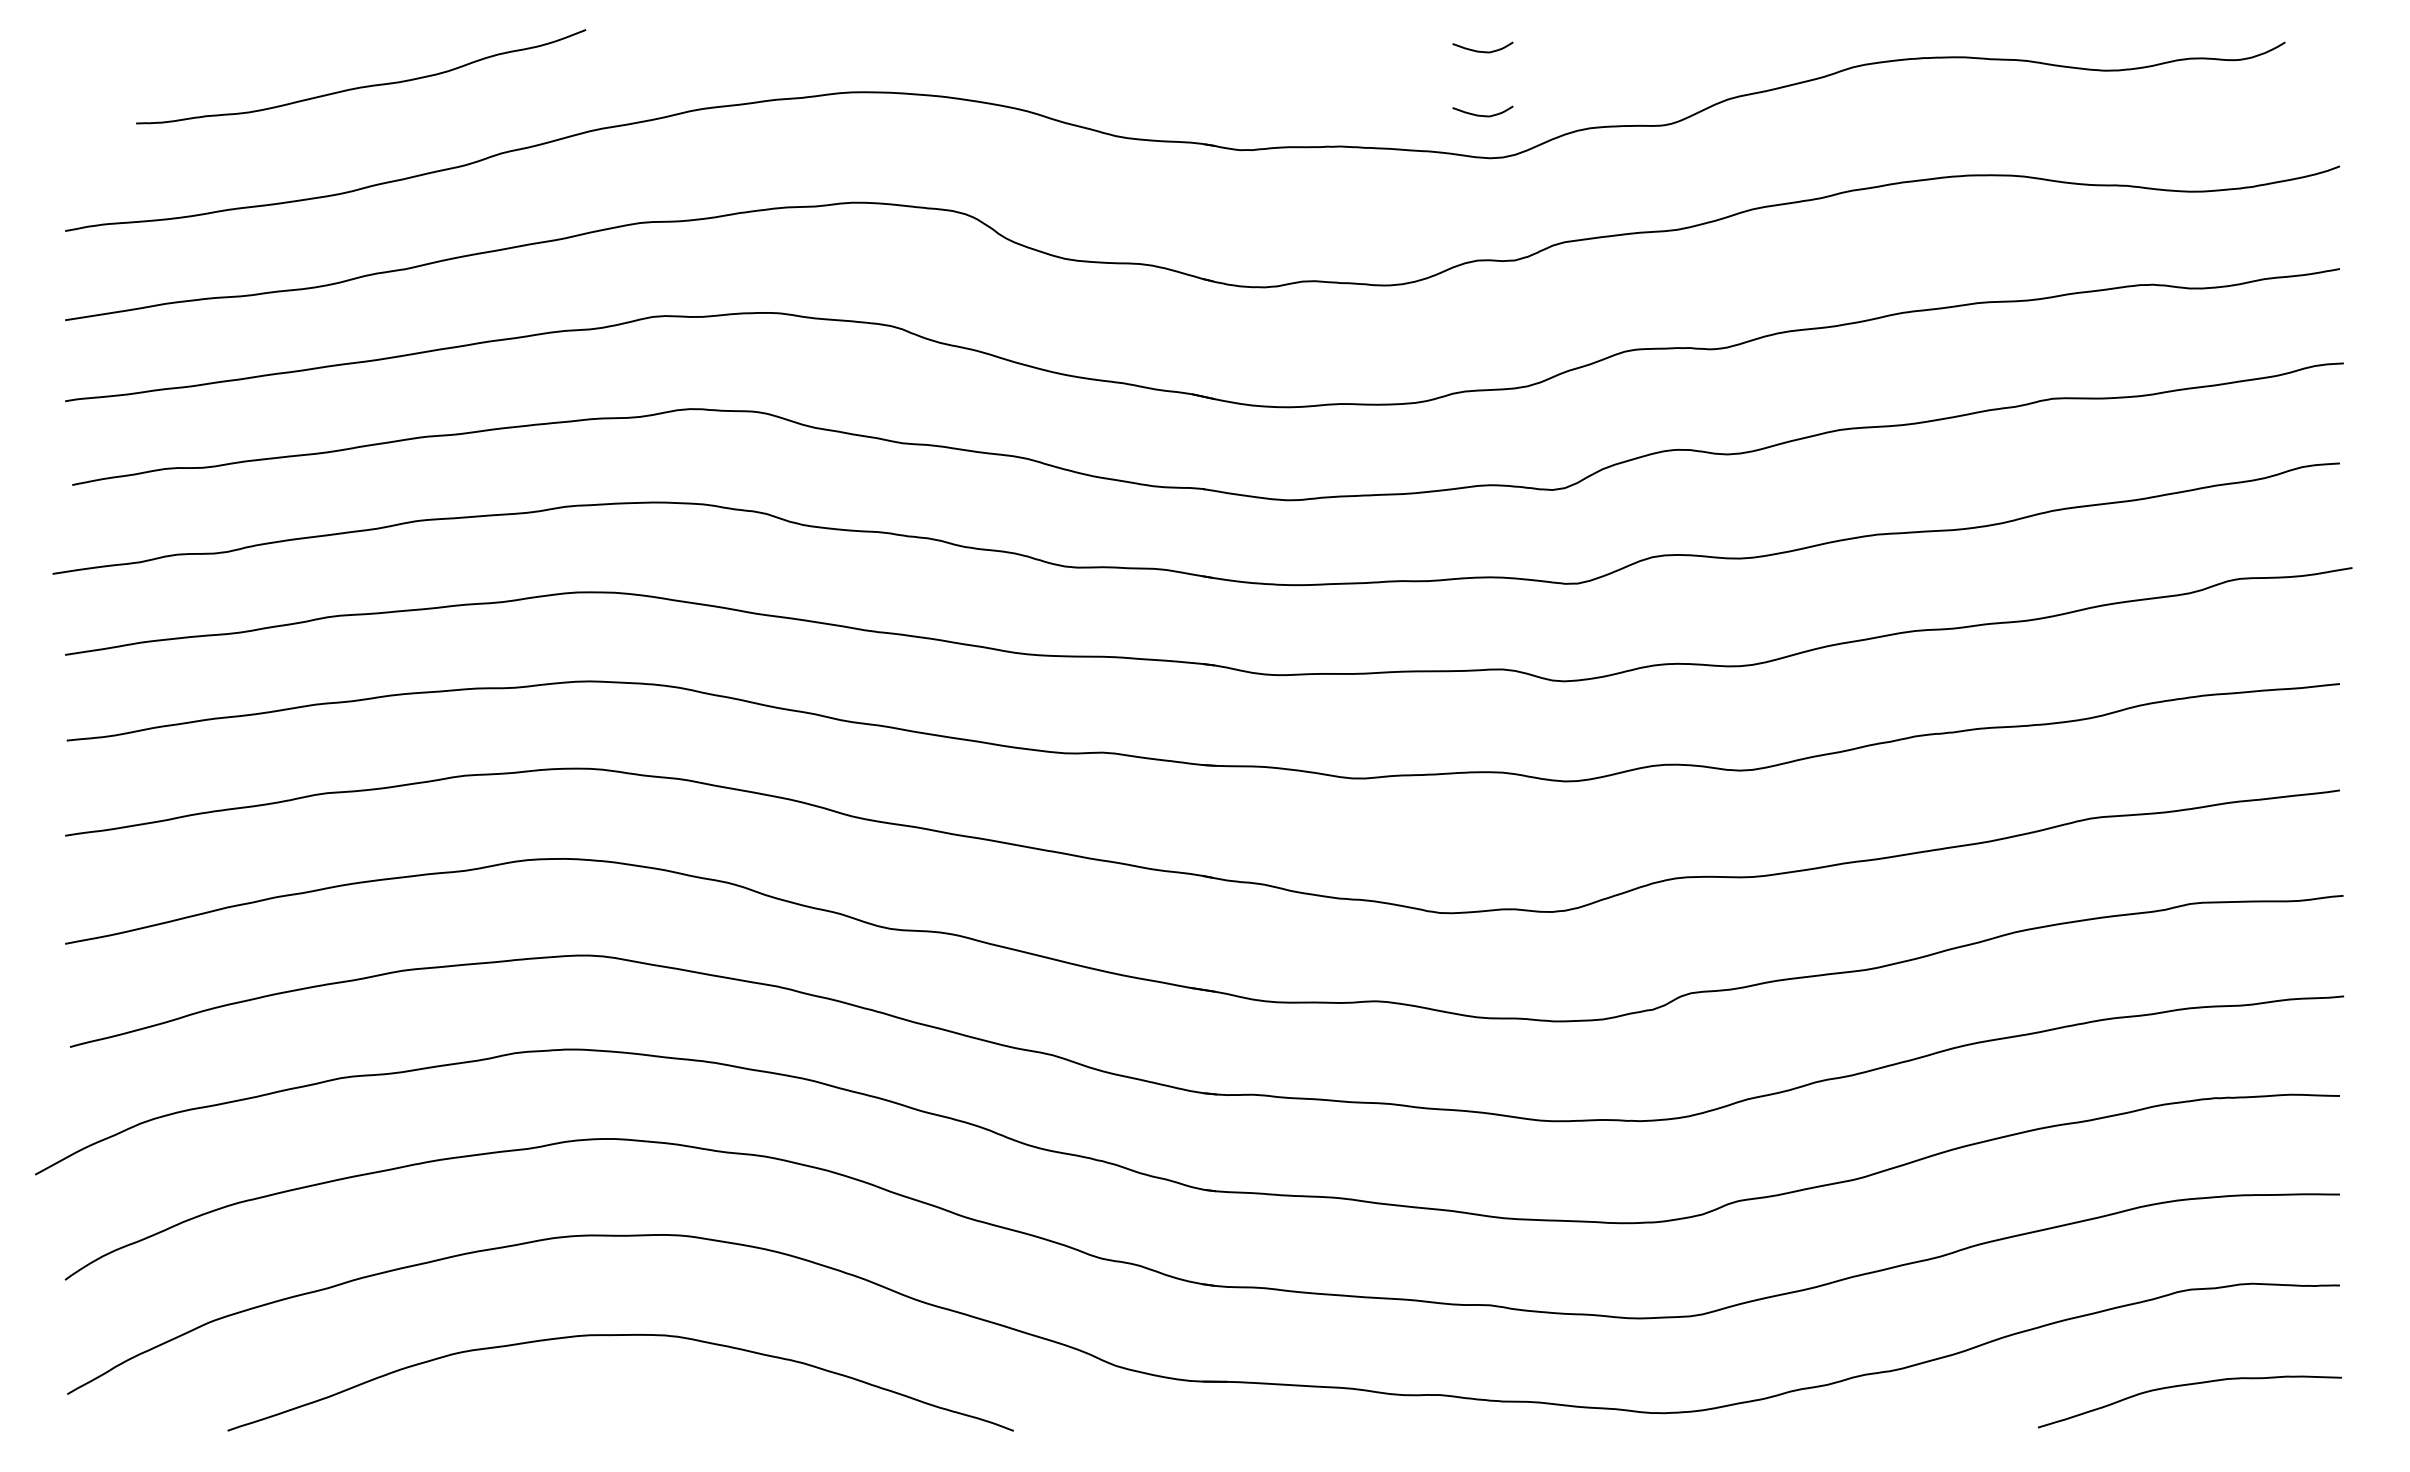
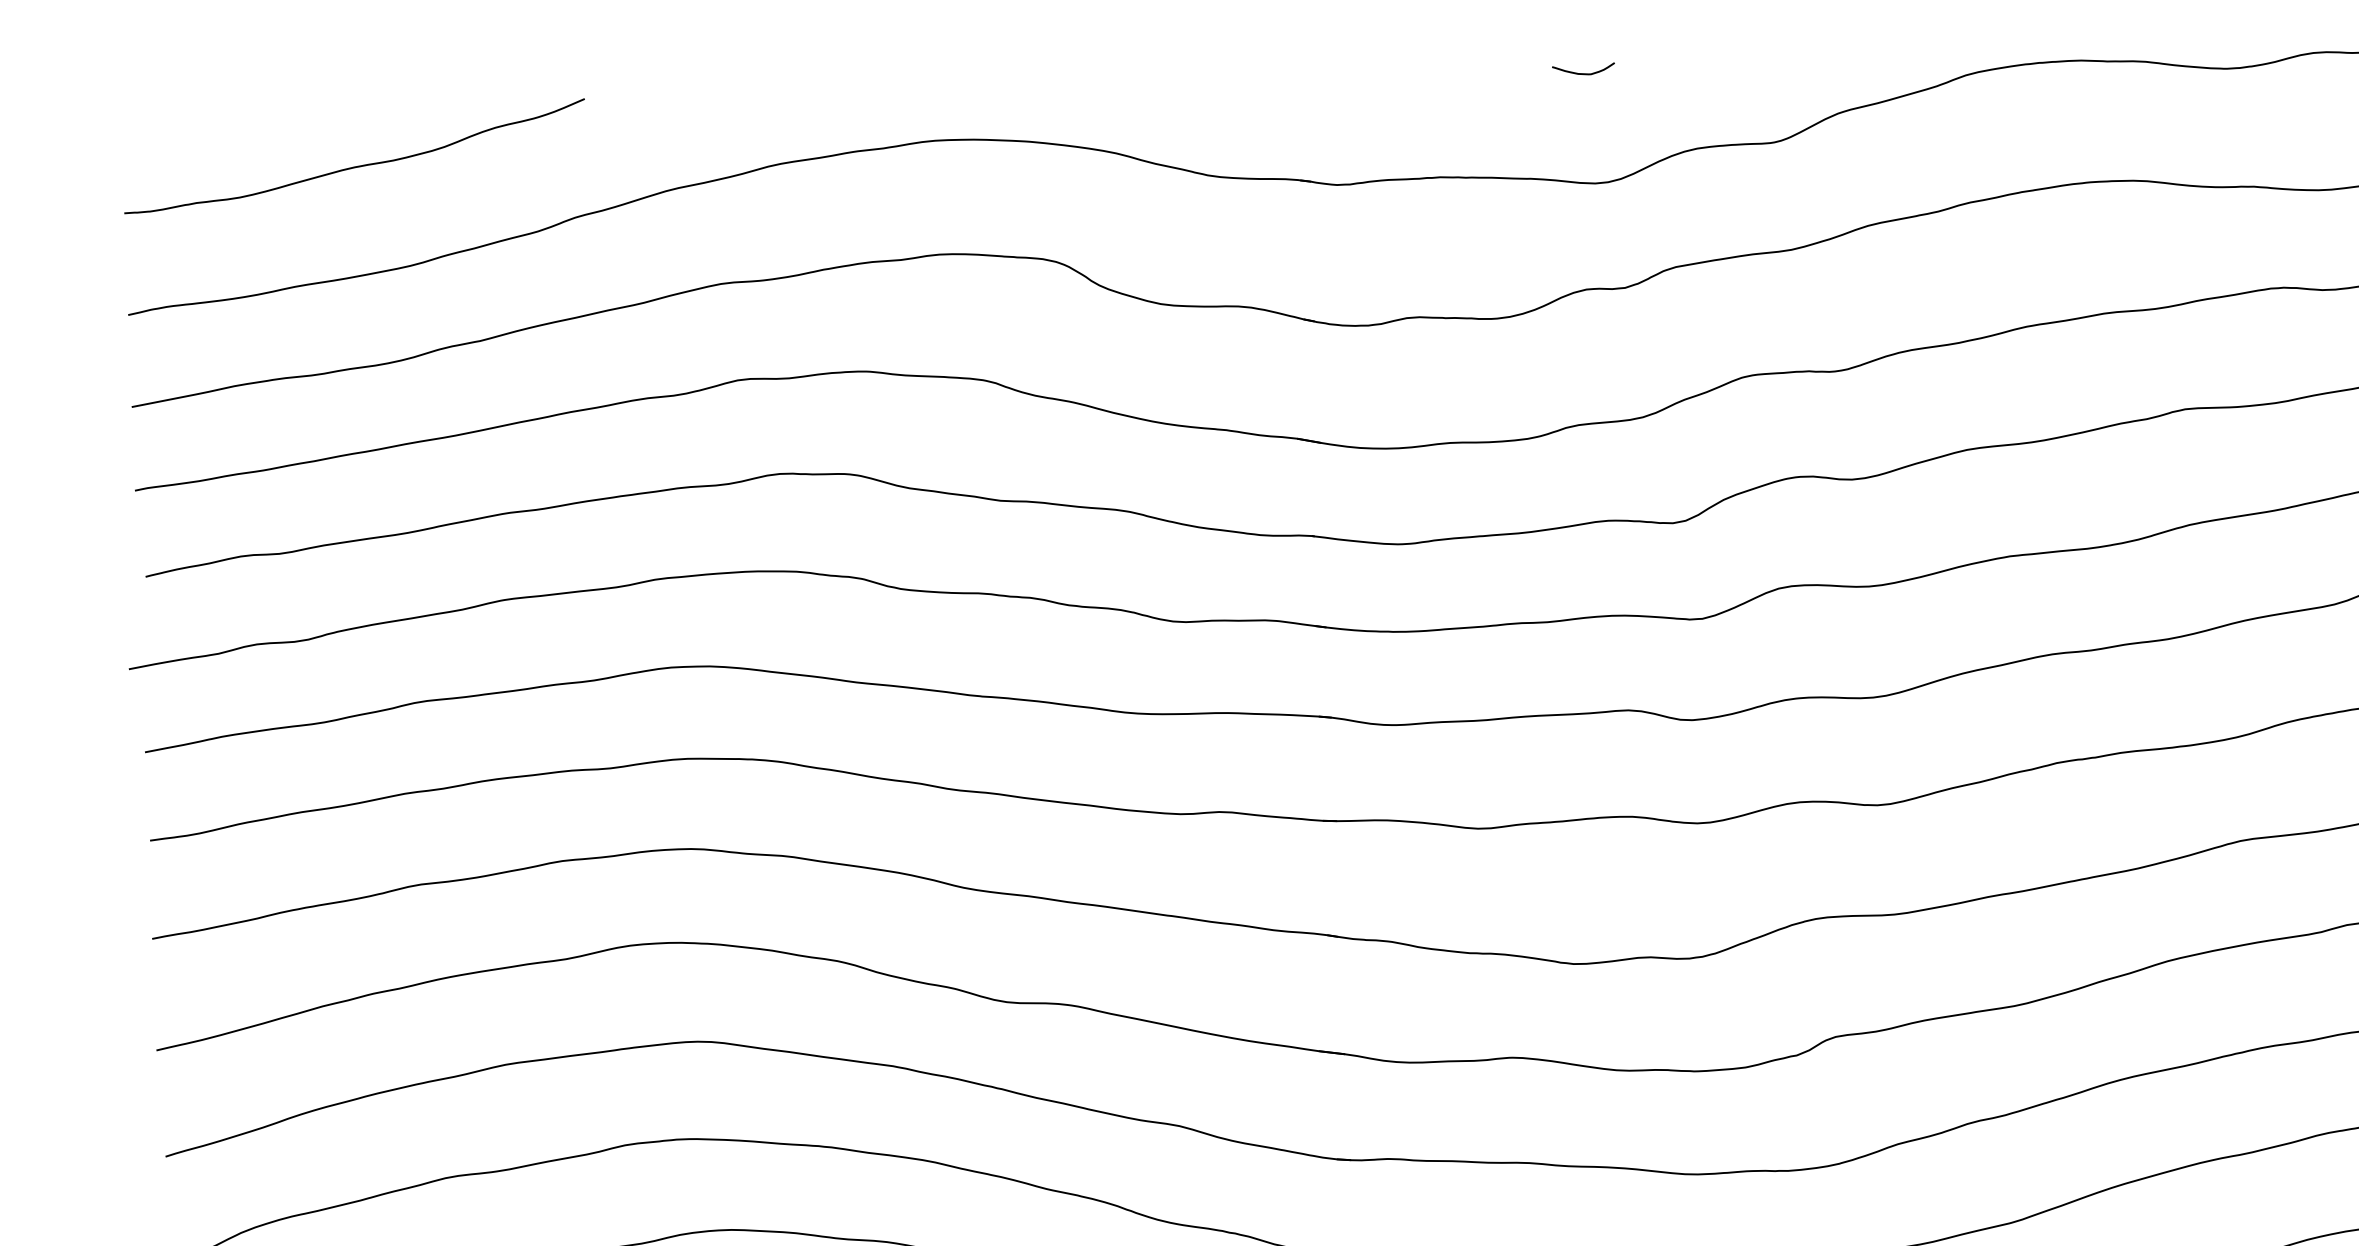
curve: (361, 86) -> (355, 166), moved
curve: (1482, 115) -> (1585, 139), removed

